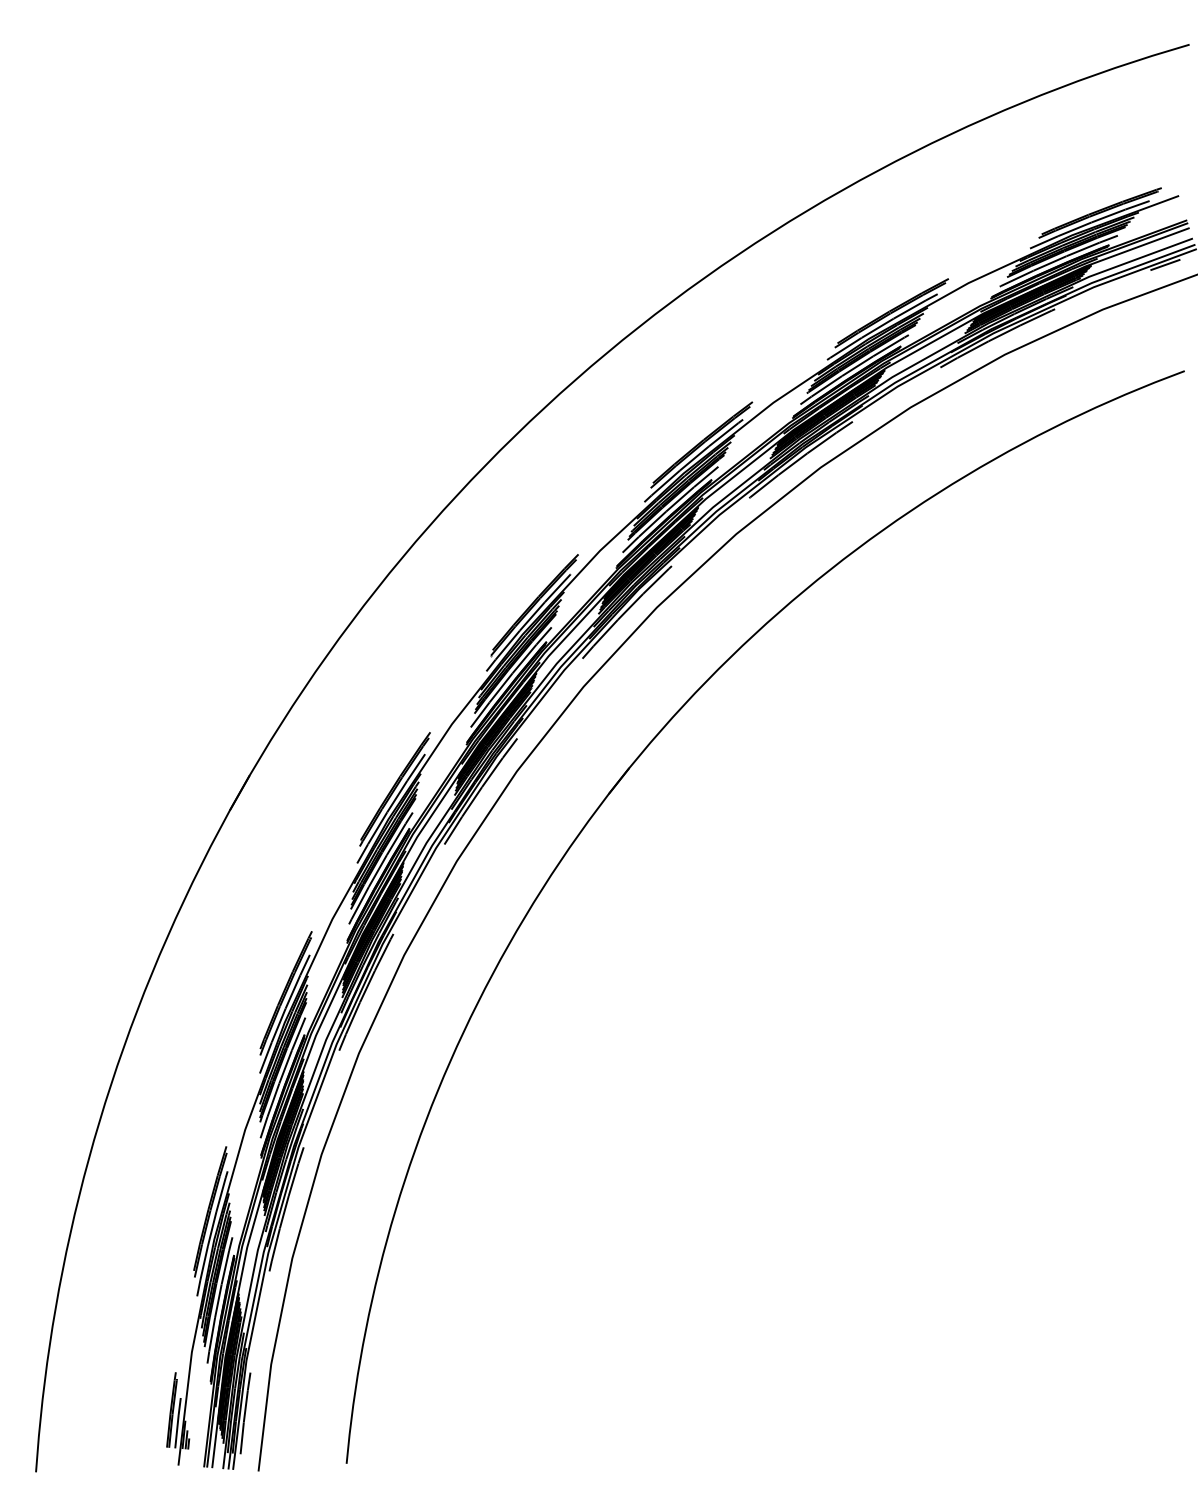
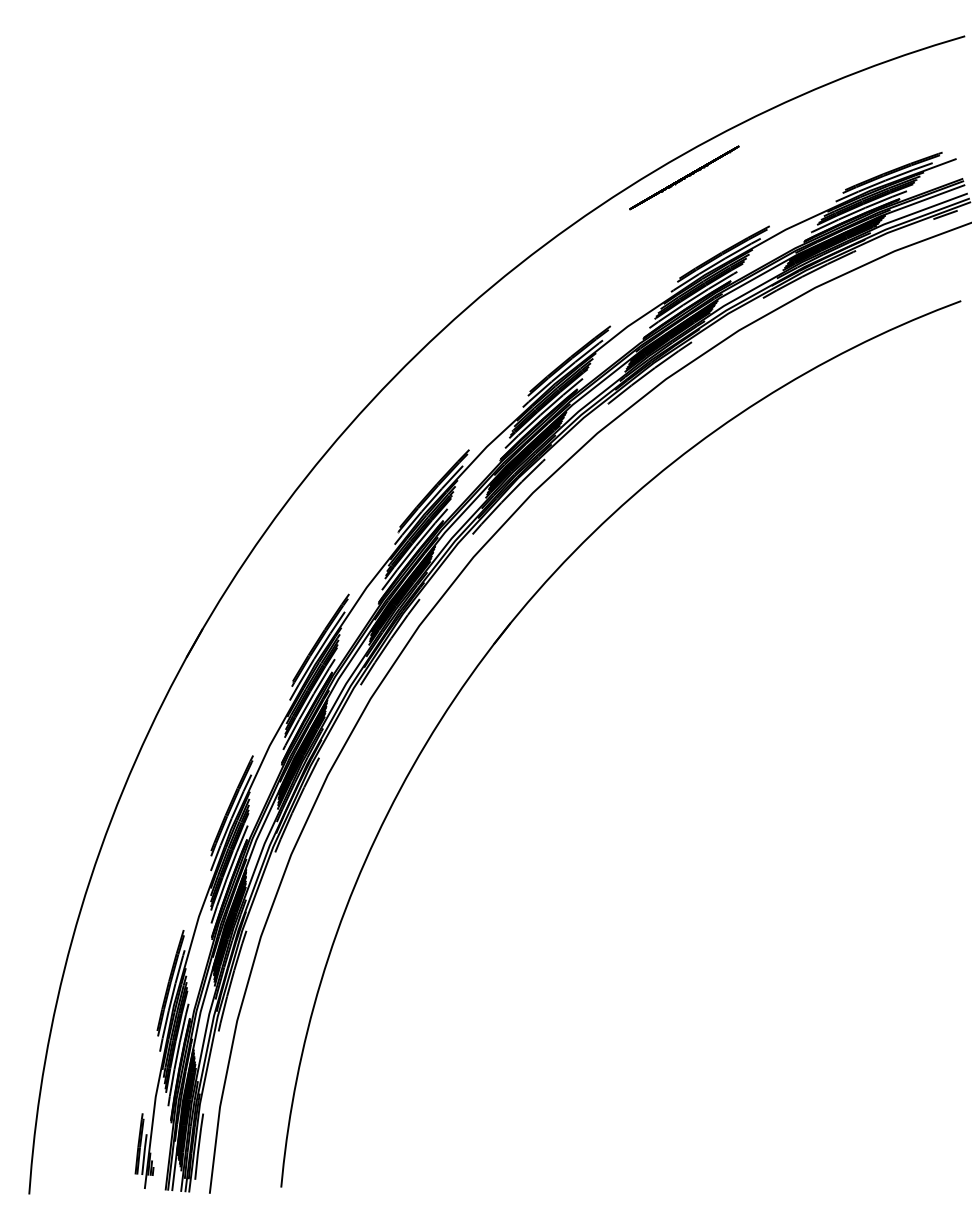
line: (843, 218) -> (684, 177), added

